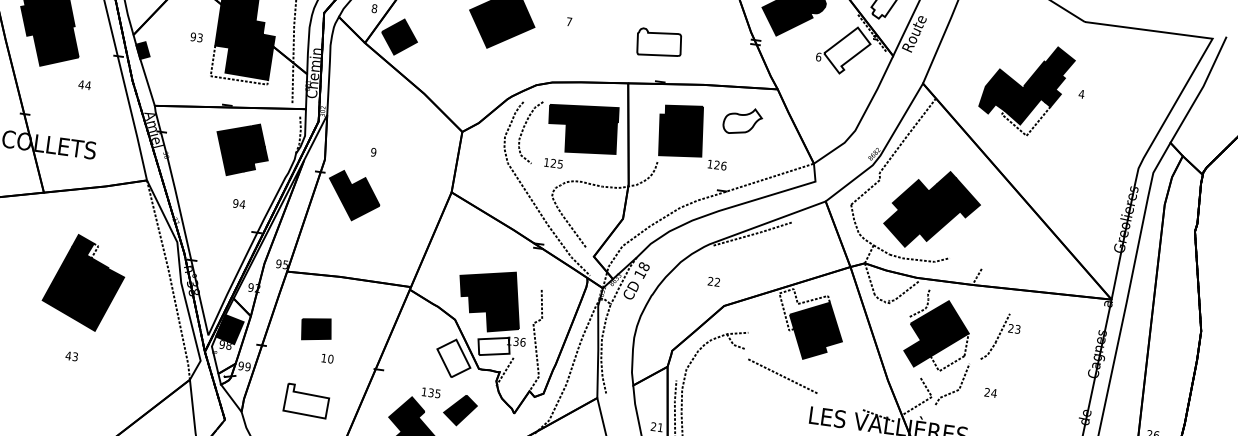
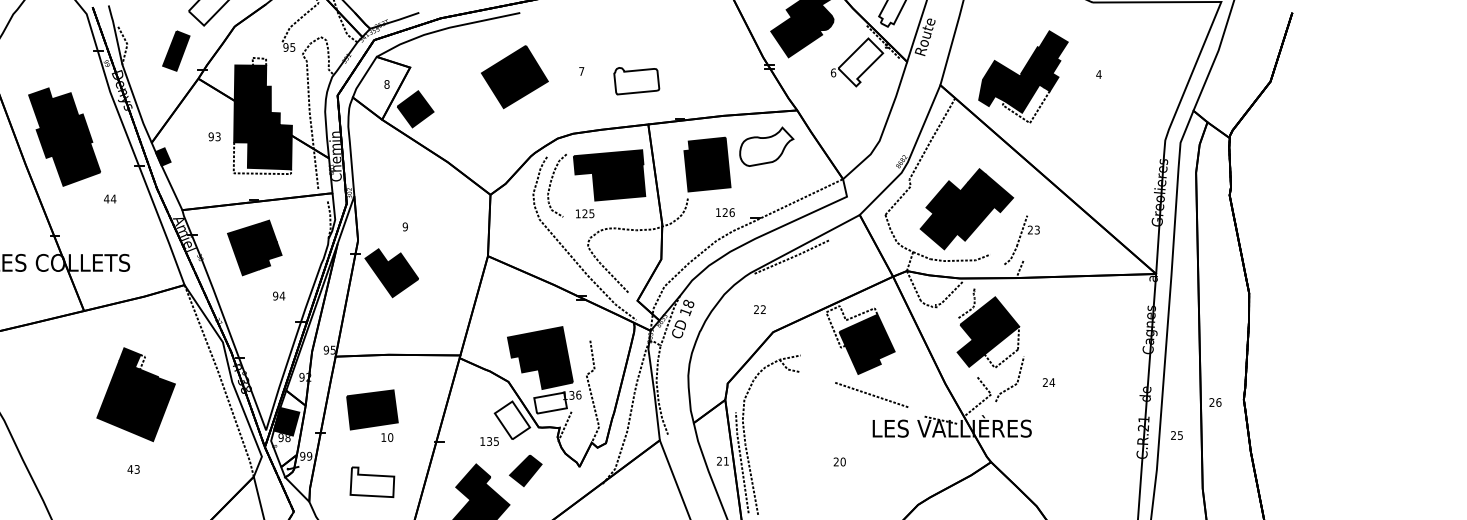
part: (658, 44) -> (636, 81), moved
part: (1026, 88) -> (1023, 76), moved
part: (742, 121) -> (766, 146), size x1.43
part: (241, 149) -> (254, 247), moved
text: (717, 165) -> (725, 212), moved
part: (316, 328) -> (372, 409), size x1.67
part: (1000, 336) -> (1021, 239), moved
line: (781, 375) -> (870, 394), moved
text: (431, 392) -> (489, 441), moved

